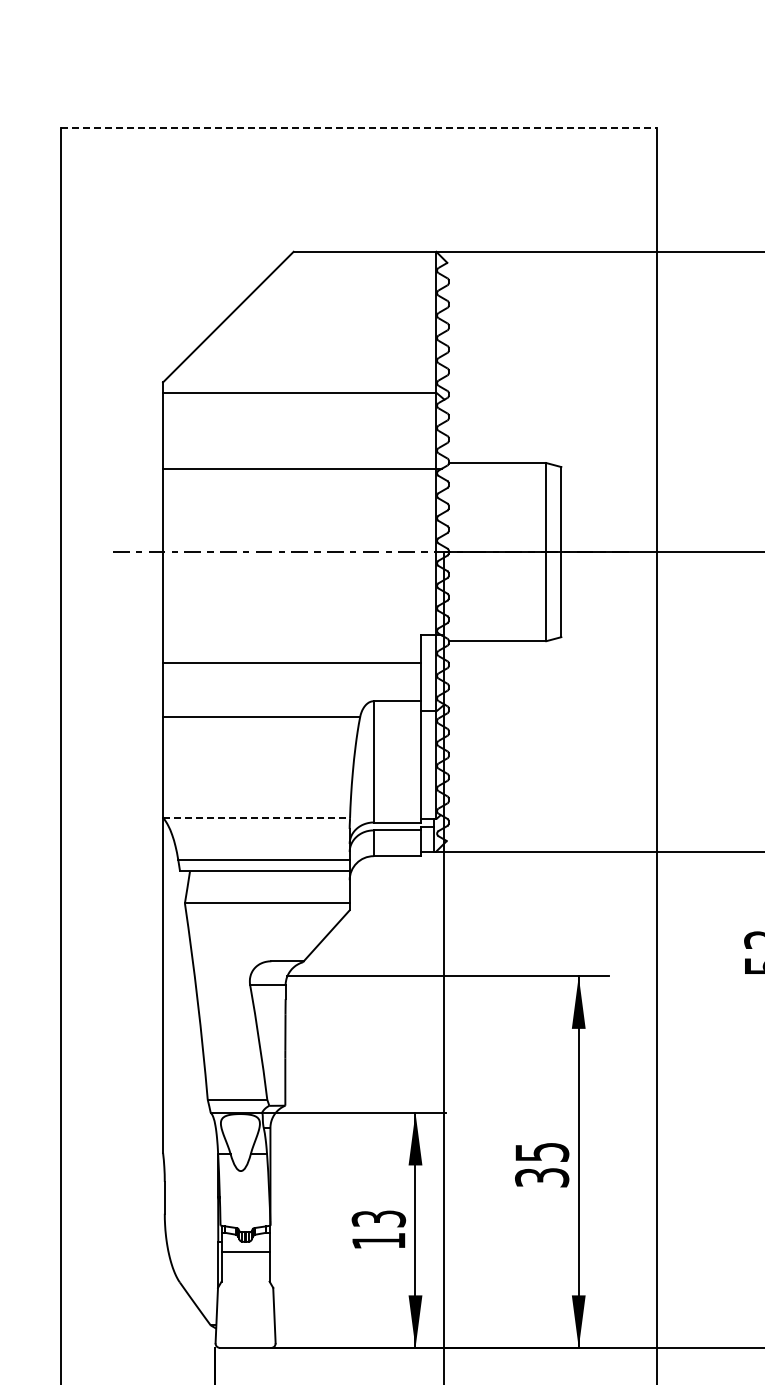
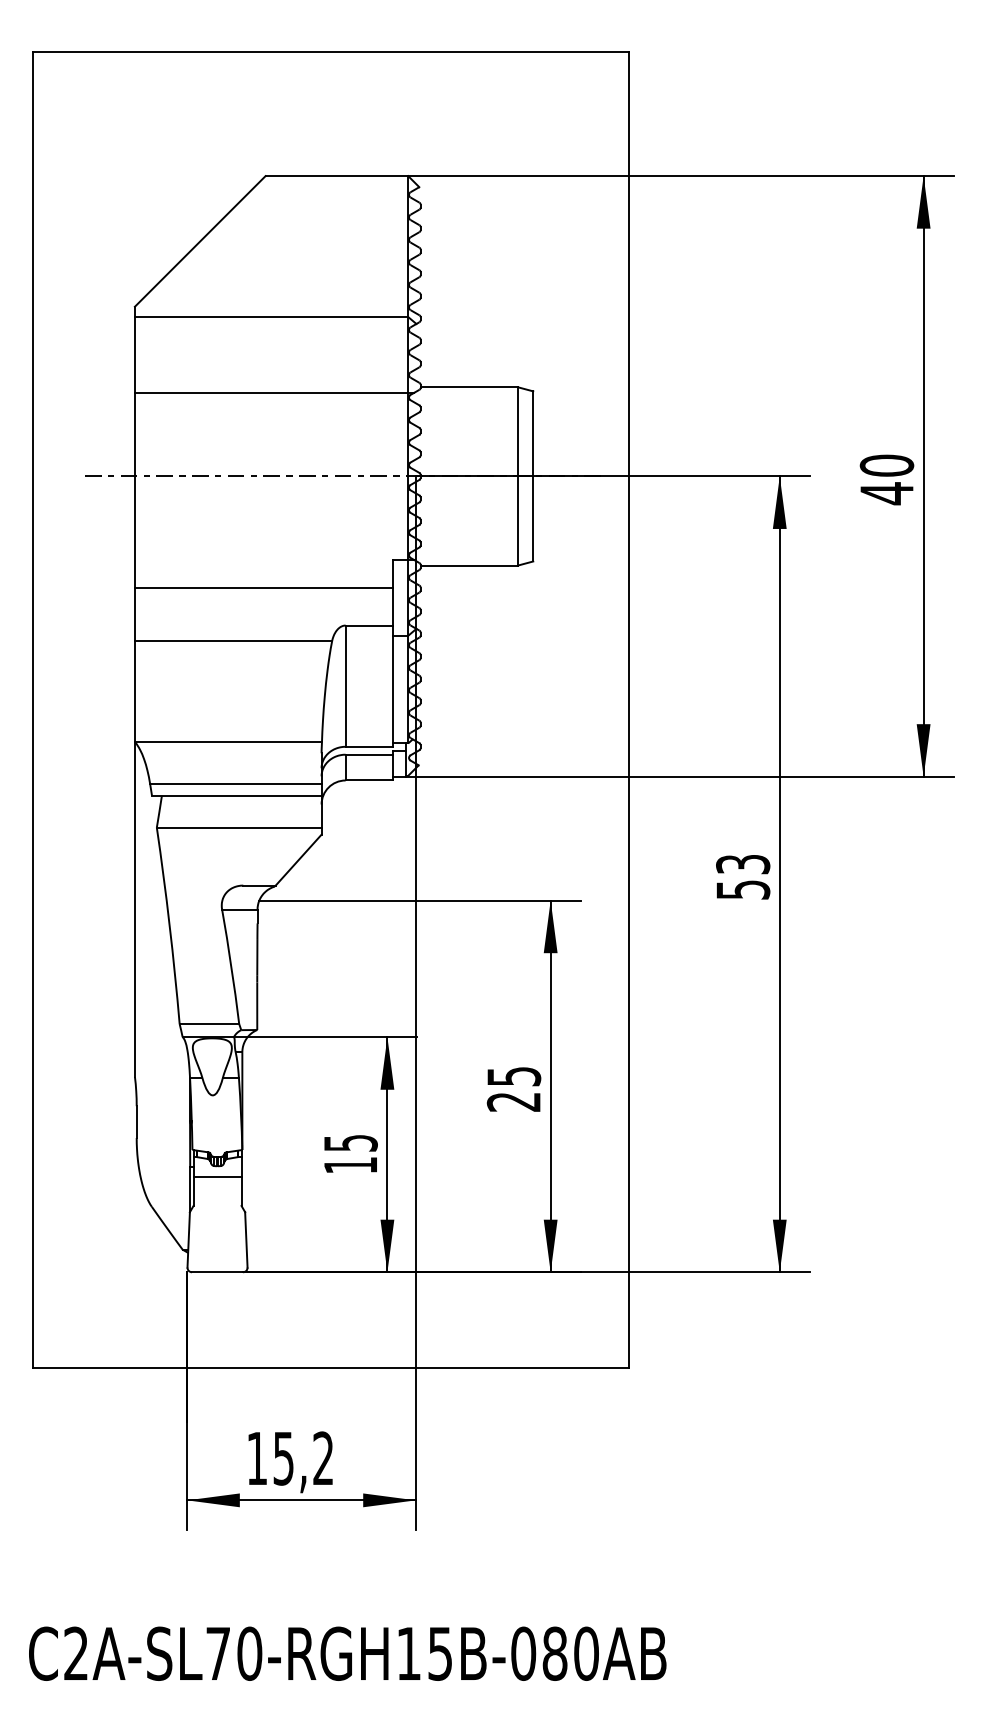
line: (358, 127) -> (330, 51), dashed -> solid
line: (257, 818) -> (229, 742), dashed -> solid
text: (542, 1177) -> (514, 1101), 35 -> 25
text: (378, 1219) -> (350, 1143), 13 -> 15

